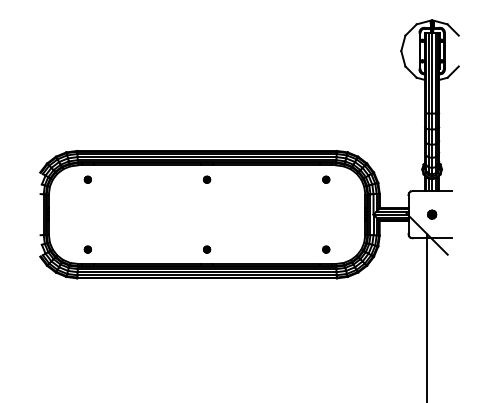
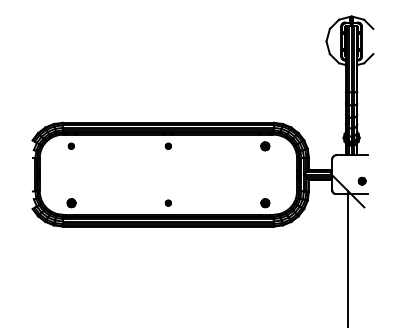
part: (326, 179) -> (265, 146), size x1.6
part: (432, 214) -> (362, 181), moved
part: (87, 249) -> (71, 203), size x1.6
part: (326, 249) -> (265, 203), size x1.6

